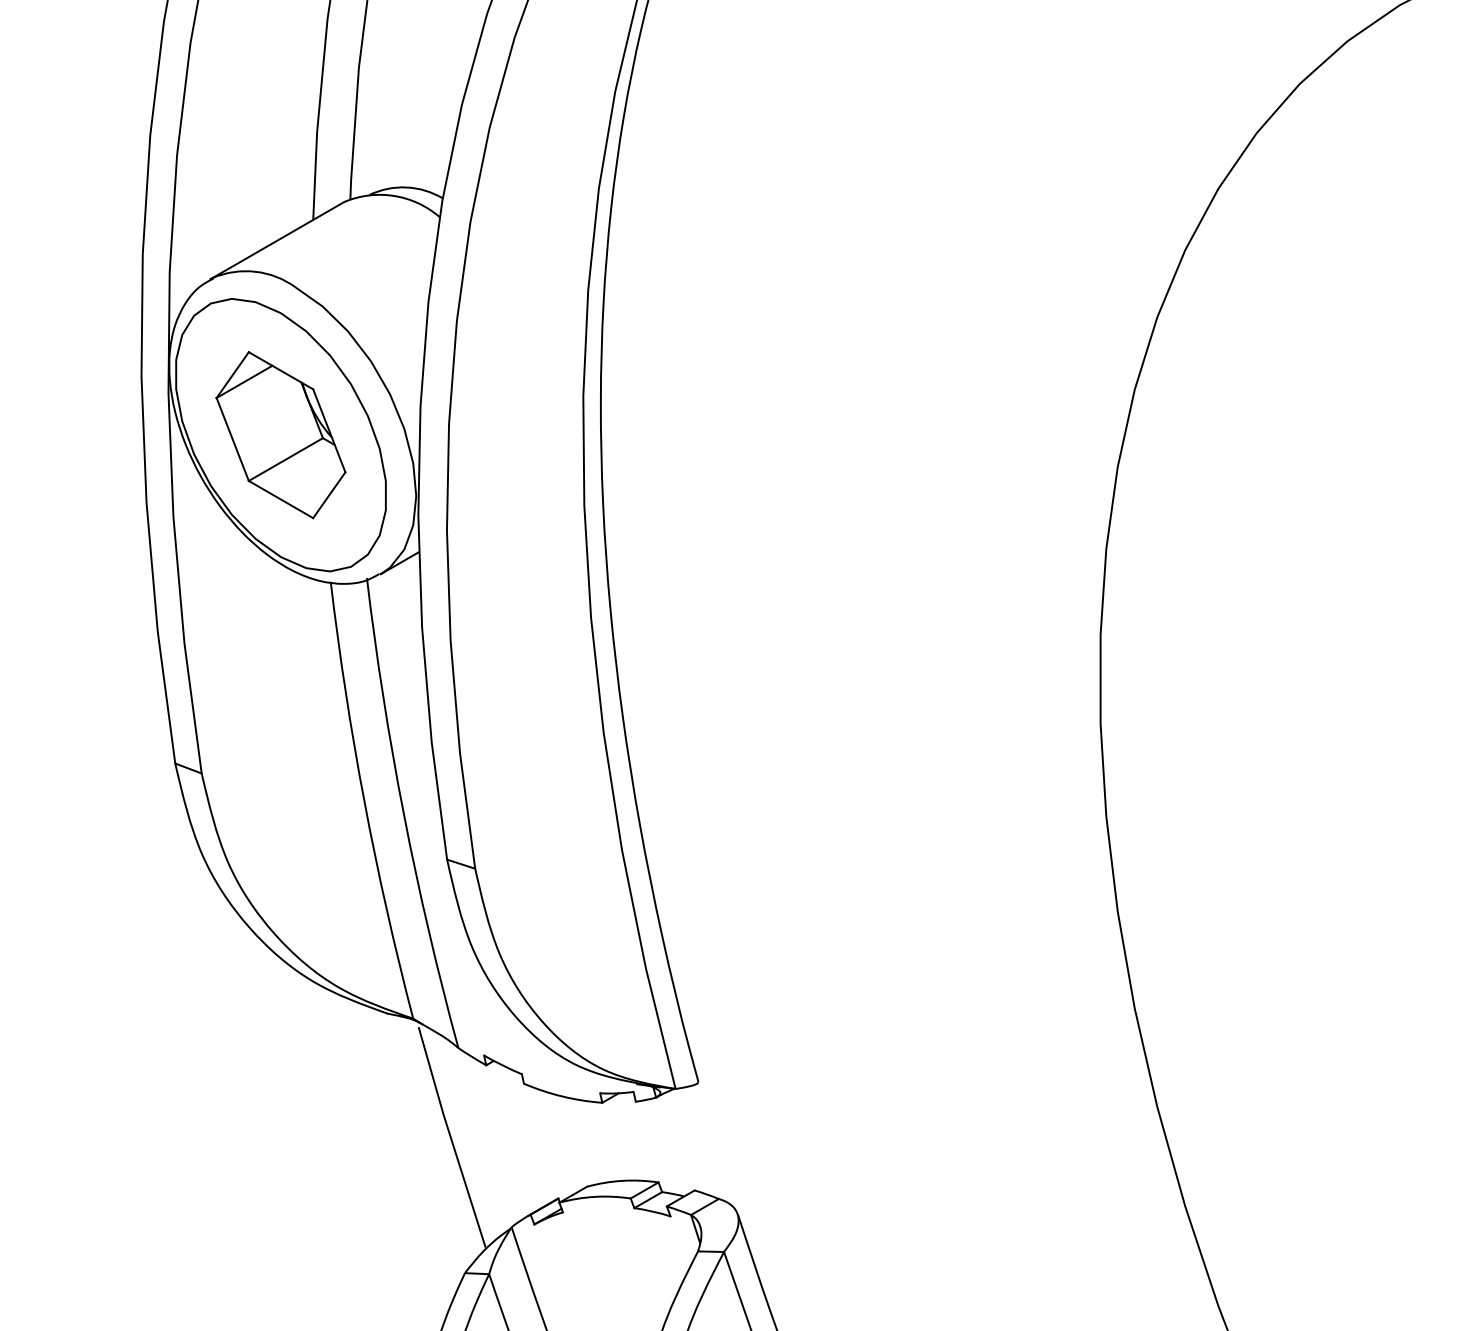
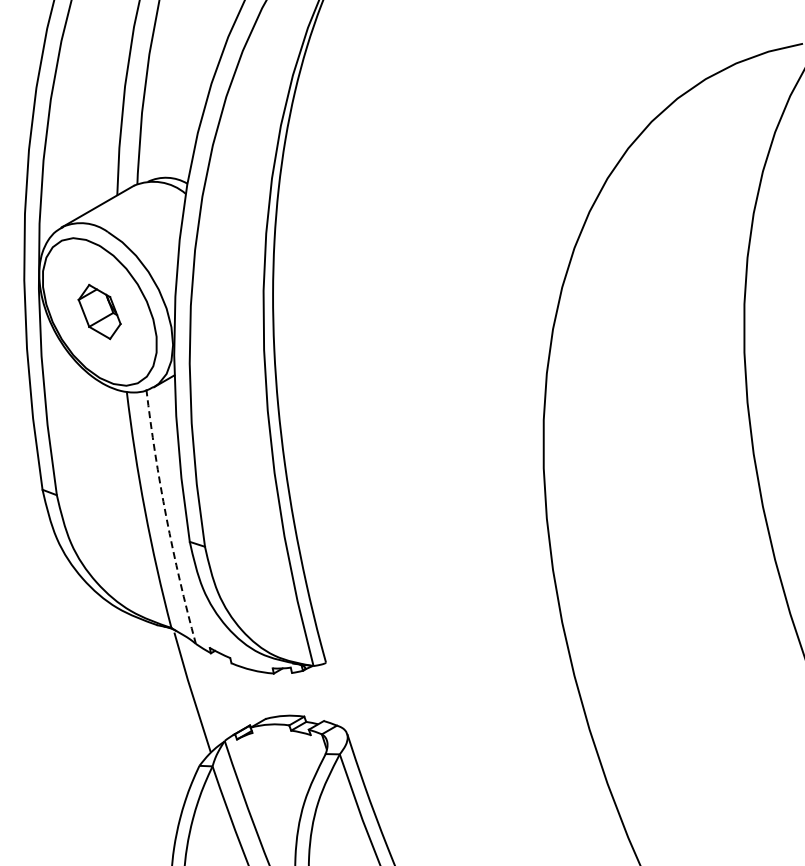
part: (280, 434) -> (99, 311), size x0.6
arc: (404, 814) -> (166, 517), solid -> dashed

